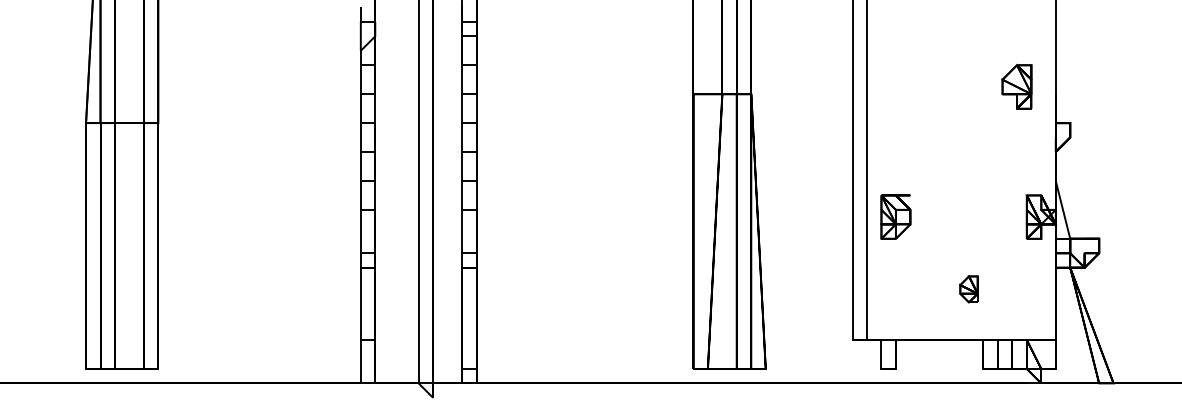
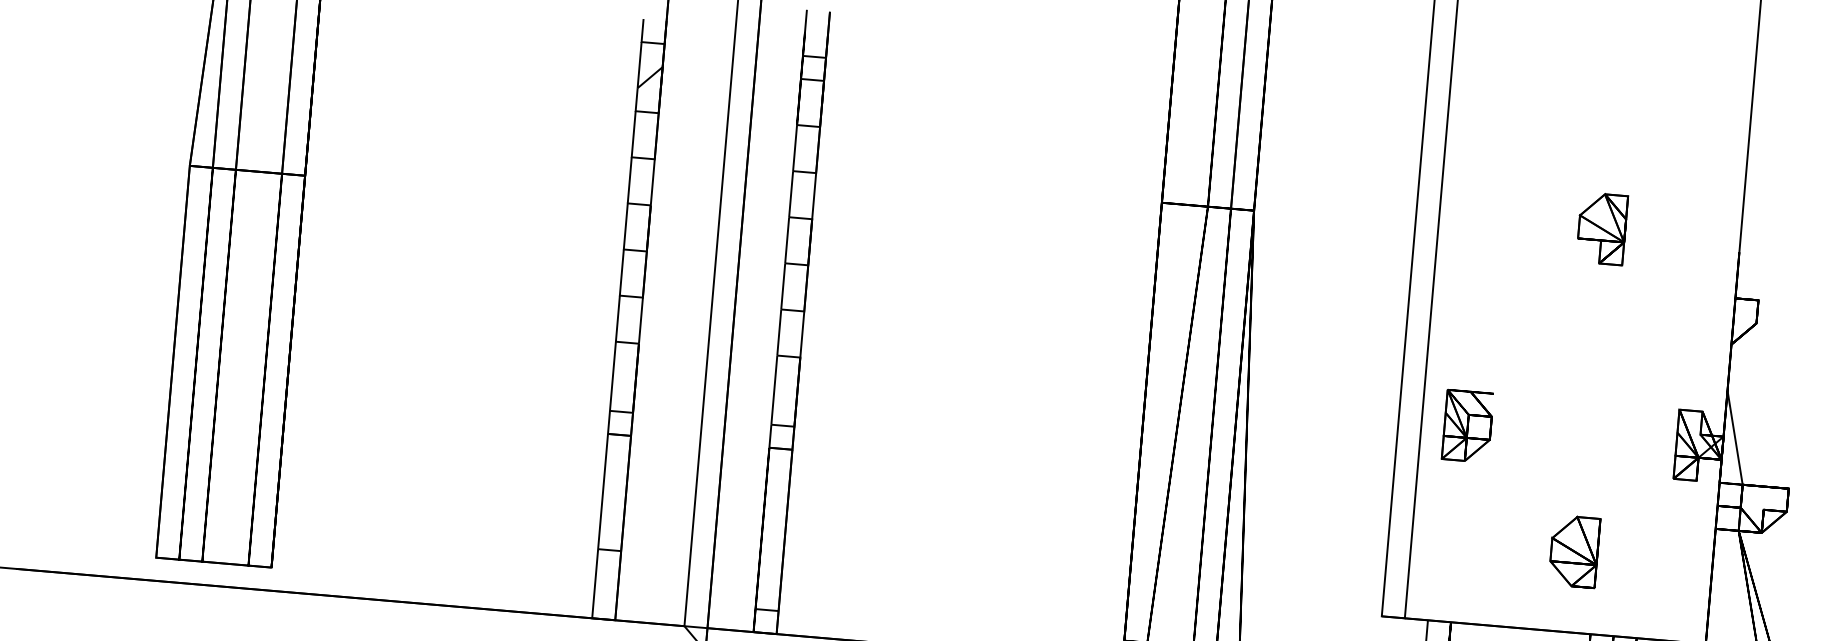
part: (1016, 86) -> (1601, 228), moved
part: (968, 289) -> (1573, 551), size x1.67

